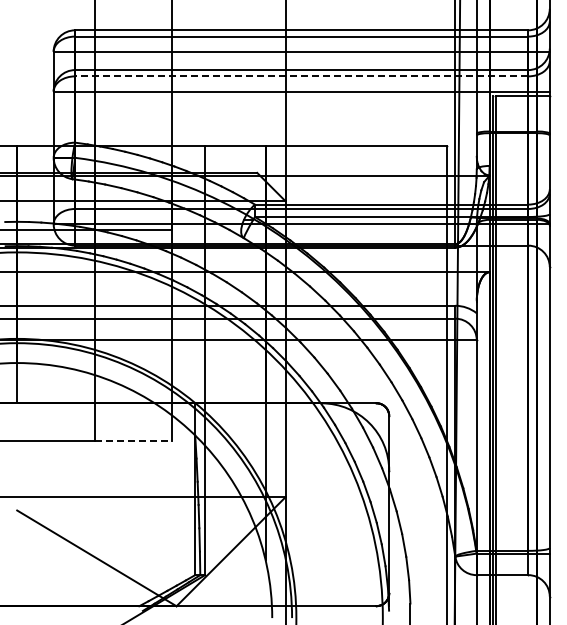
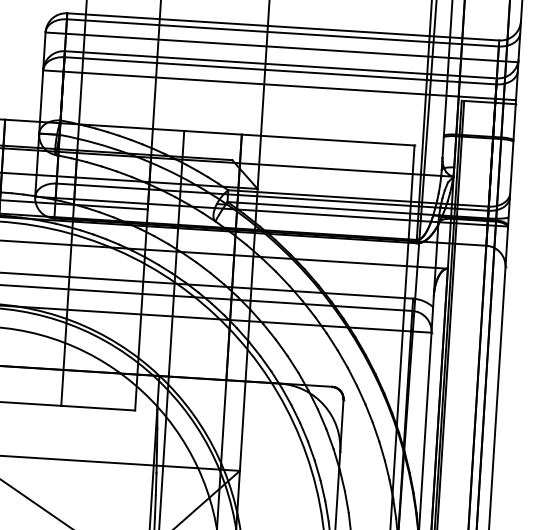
line: (301, 76) -> (280, 70), dashed -> solid
line: (133, 440) -> (98, 407), dashed -> solid

